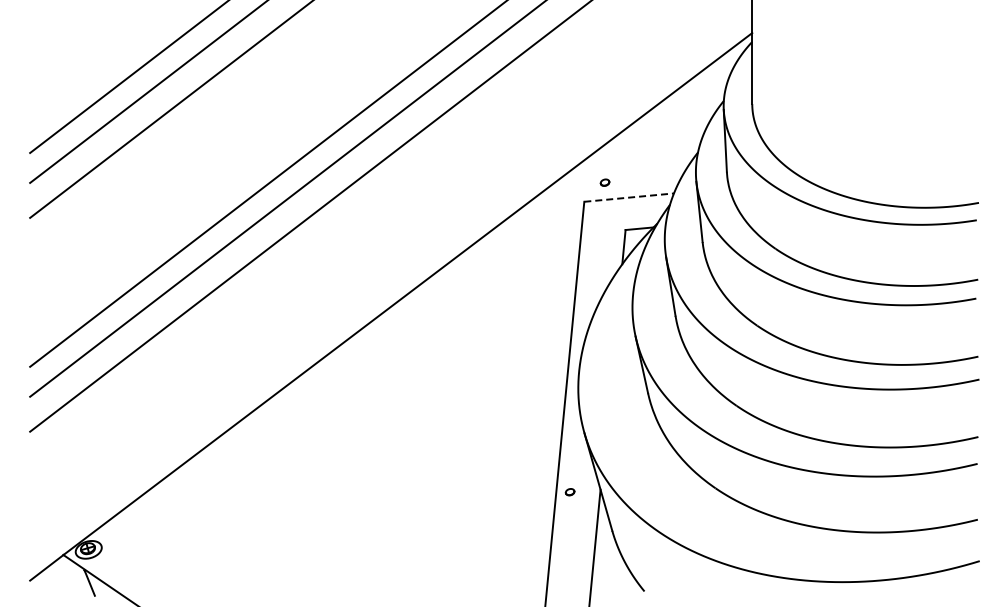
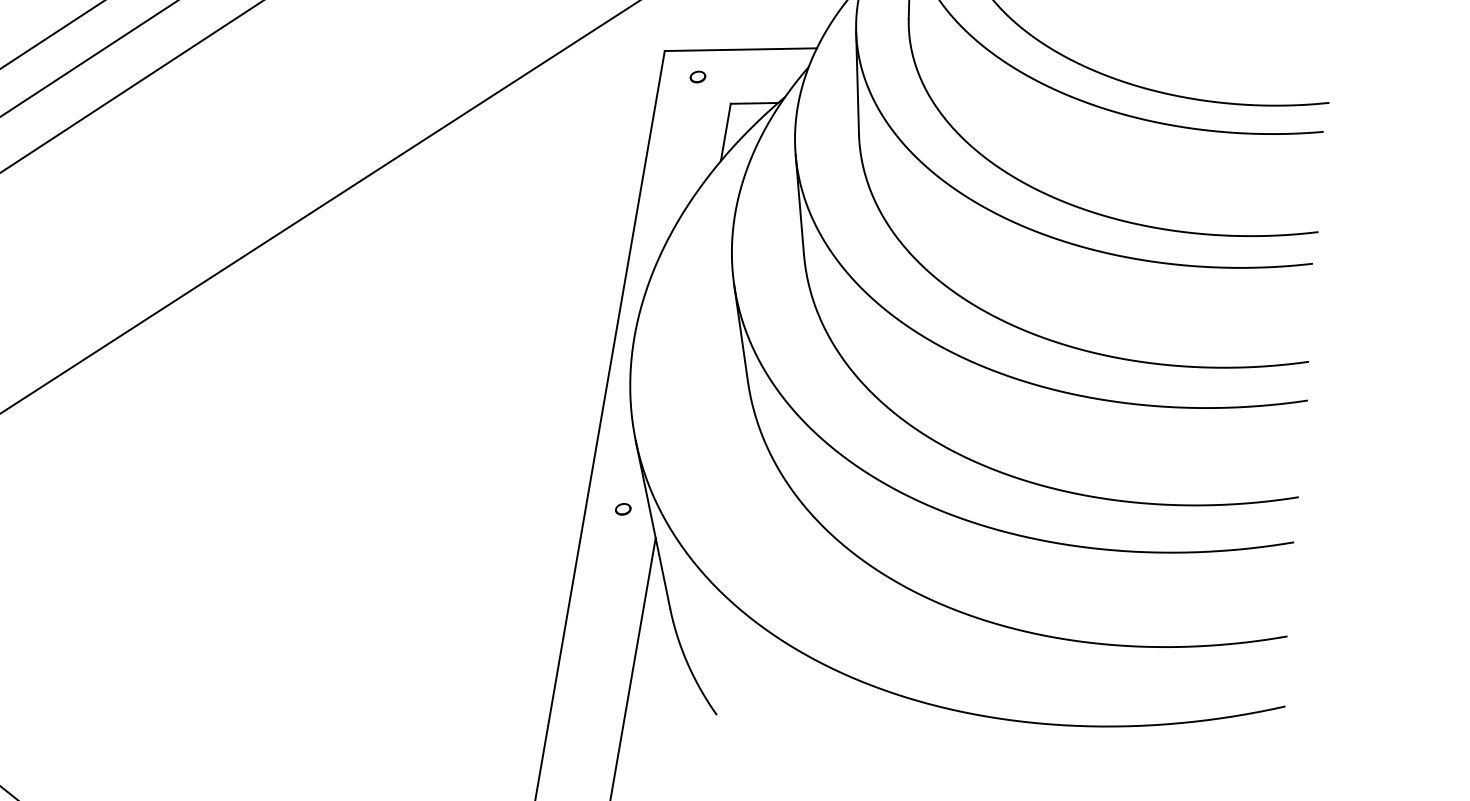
part: (604, 182) -> (697, 76), moved
line: (629, 197) -> (741, 49), dashed -> solid
part: (569, 492) -> (622, 509), moved

